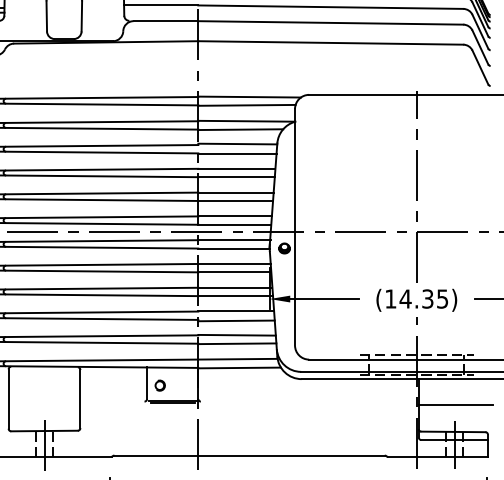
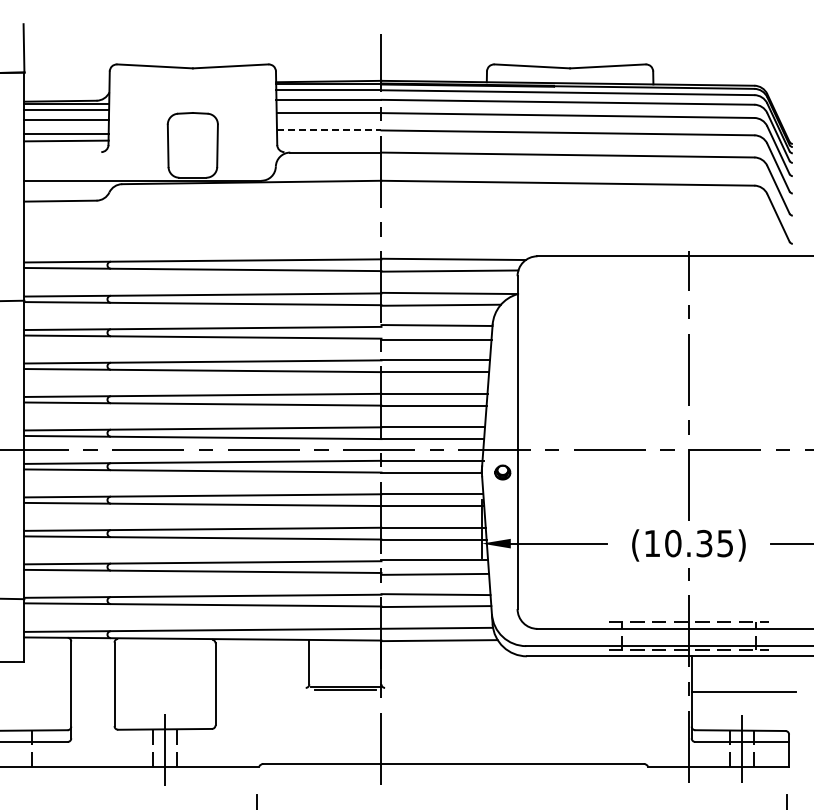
line: (161, 5) -> (329, 130), solid -> dashed
text: (405, 298) -> (672, 543), (14.35) -> (10.35)
part: (159, 385) -> (327, 665), removed

